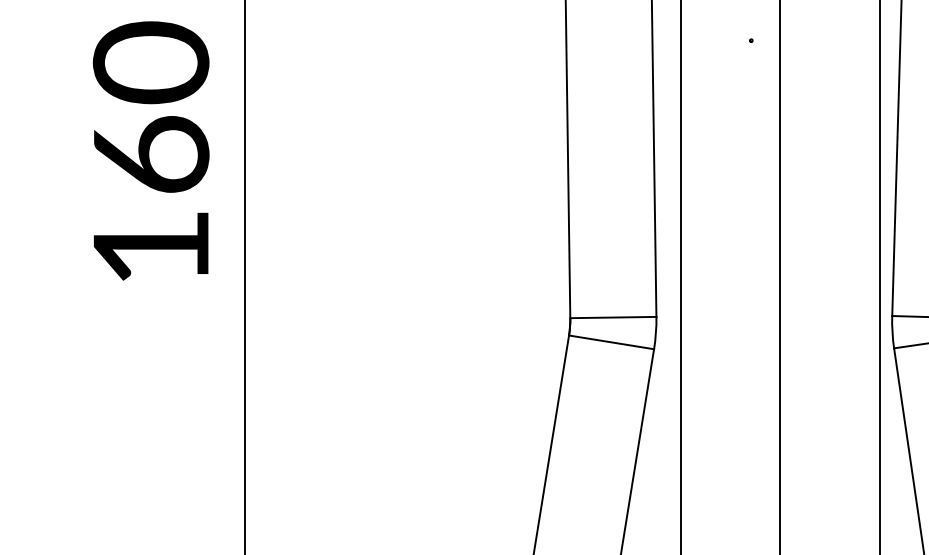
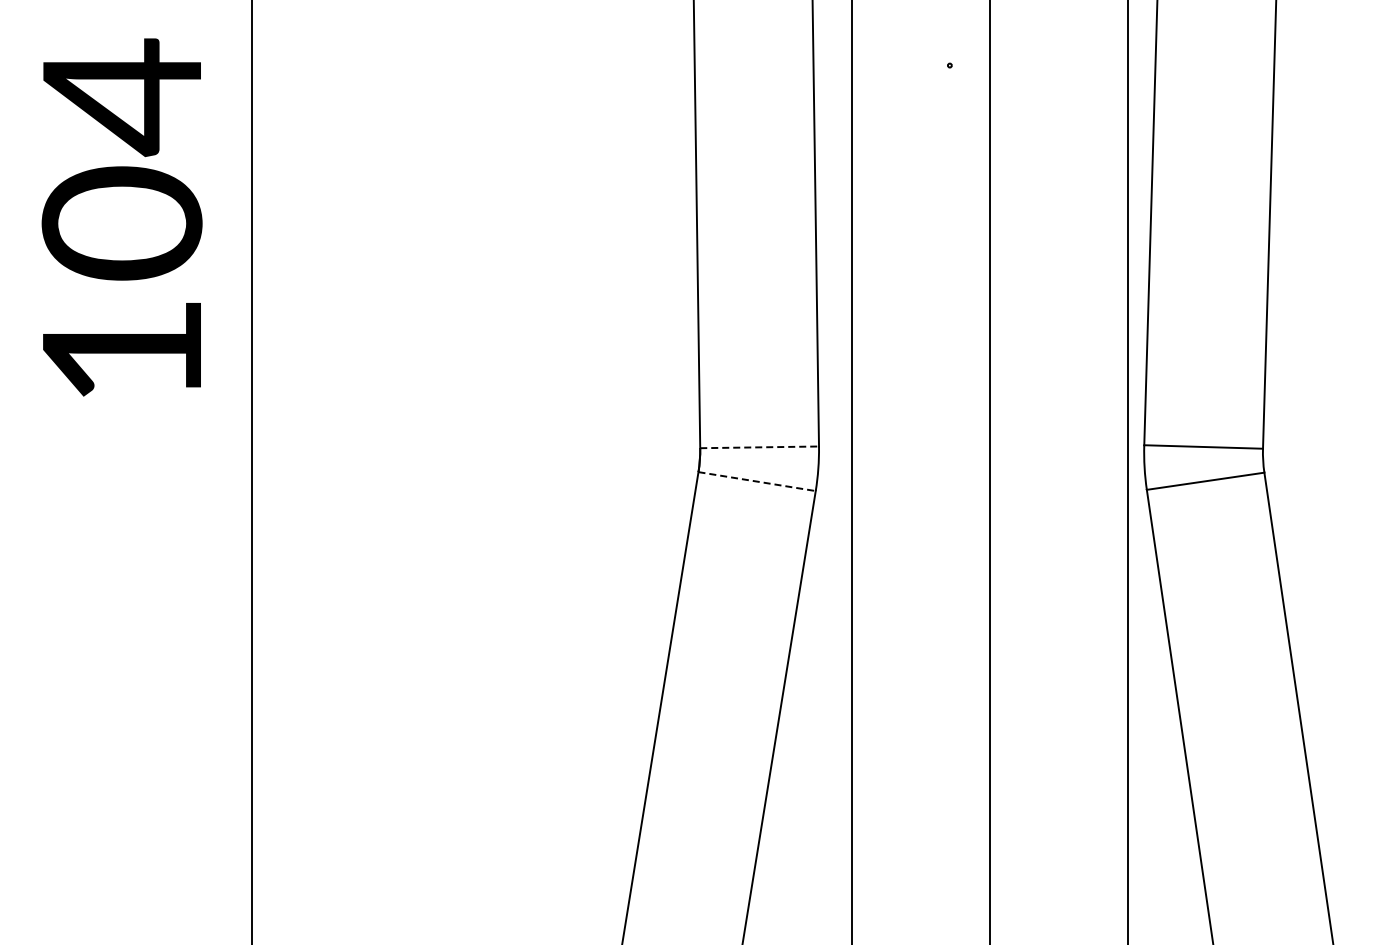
text: (150, 108) -> (121, 159), 160 -> 104
line: (614, 317) -> (760, 447), solid -> dashed
line: (611, 342) -> (757, 481), solid -> dashed

